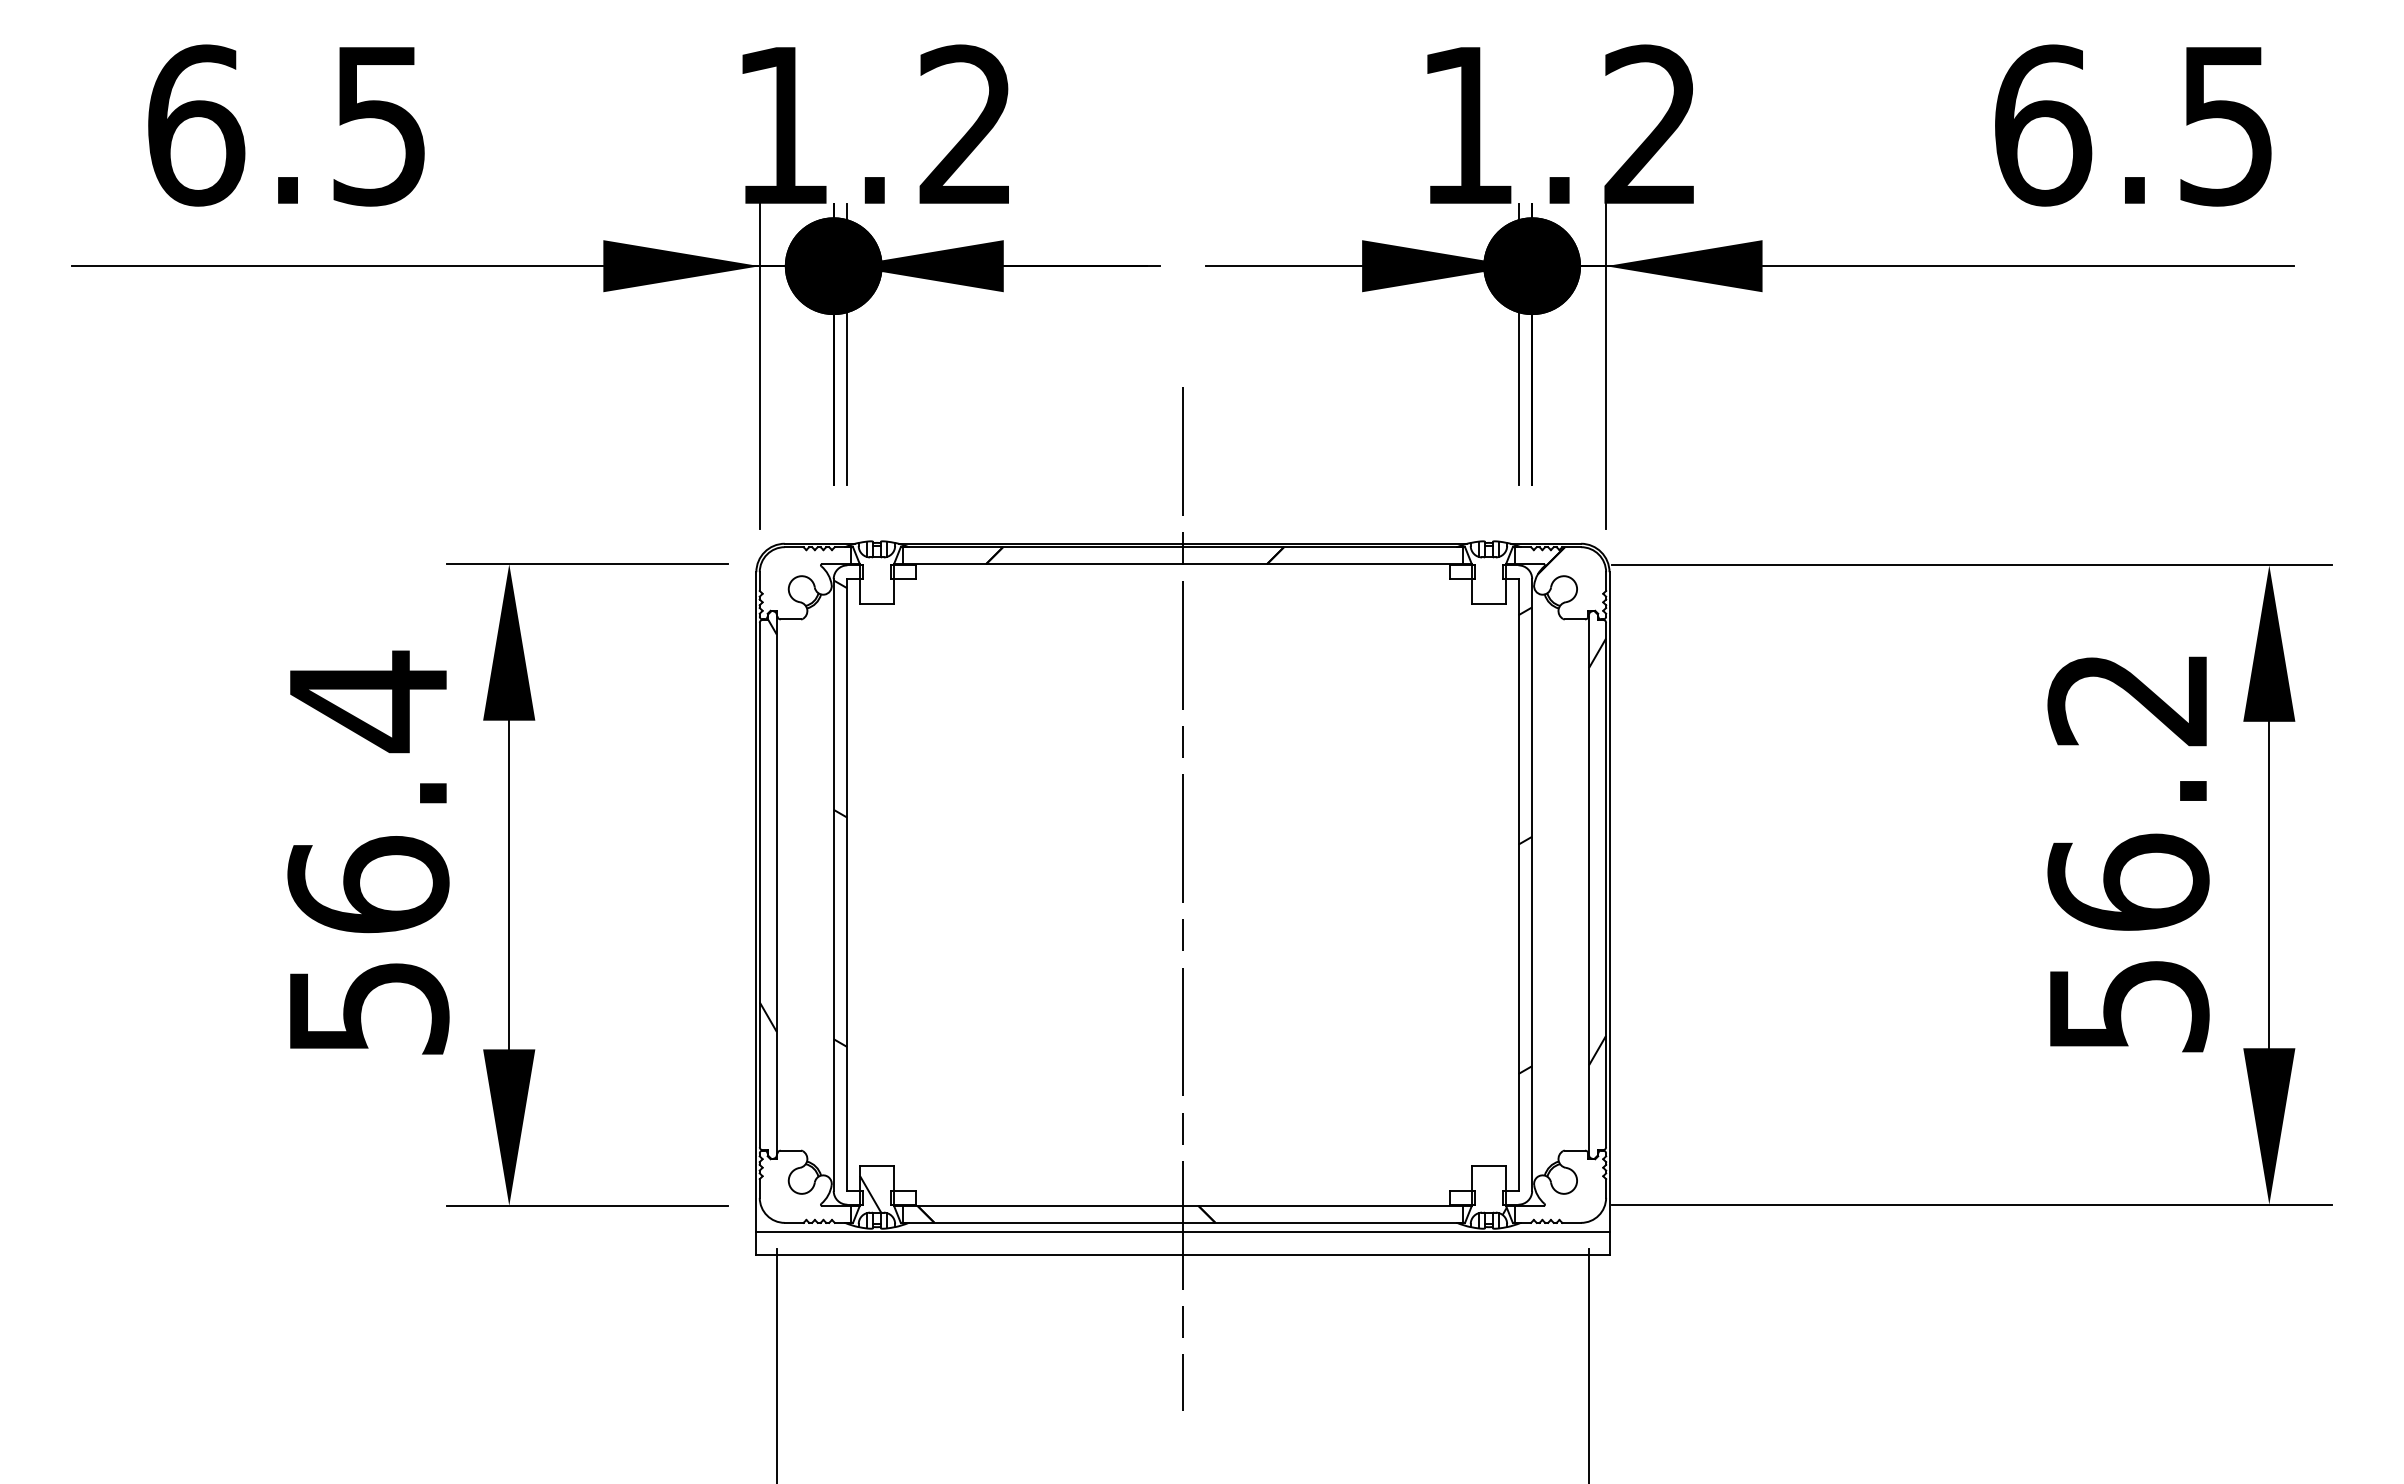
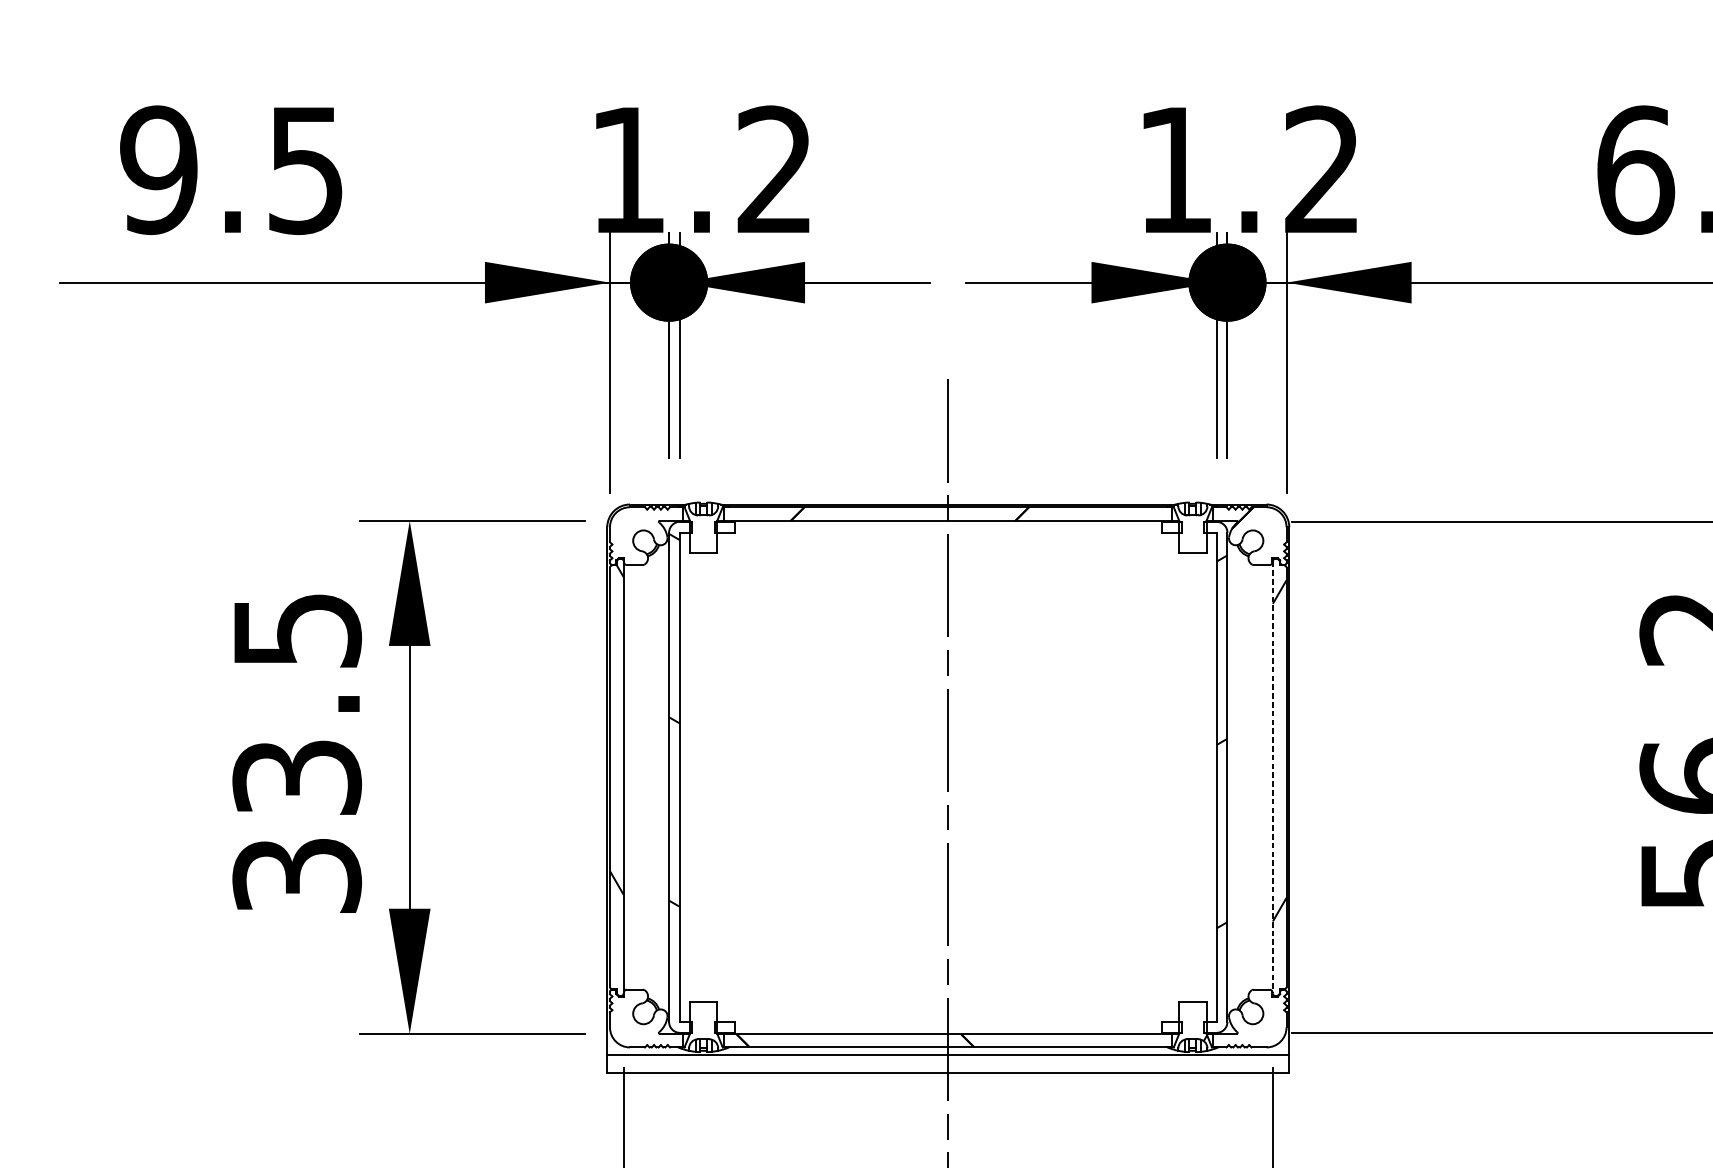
text: (195, 125) -> (158, 170), 6.5 -> 9.5
text: (368, 852) -> (297, 751), 56.4 -> 33.5
line: (1589, 885) -> (1273, 777), solid -> dashed
hatch: (870, 1193) -> (698, 1023), removed

